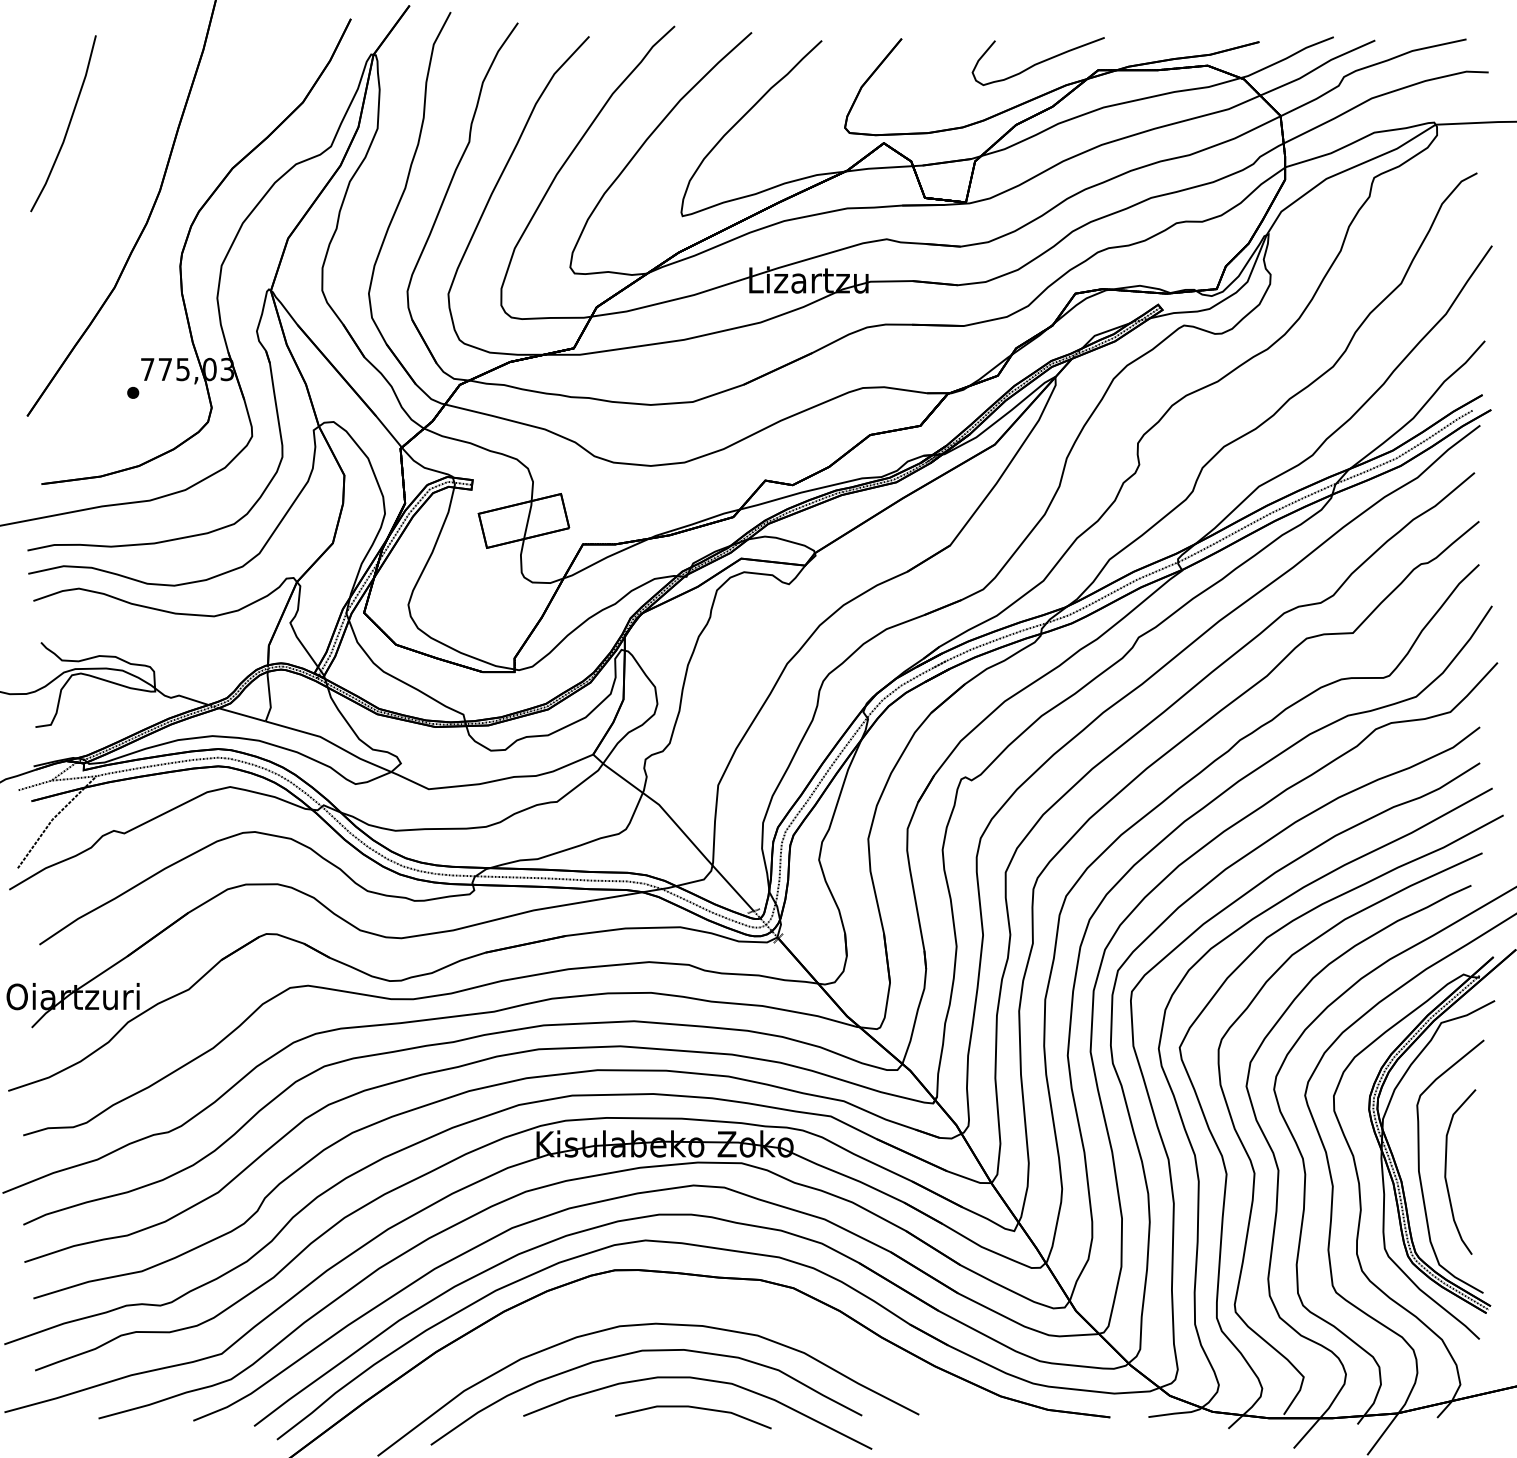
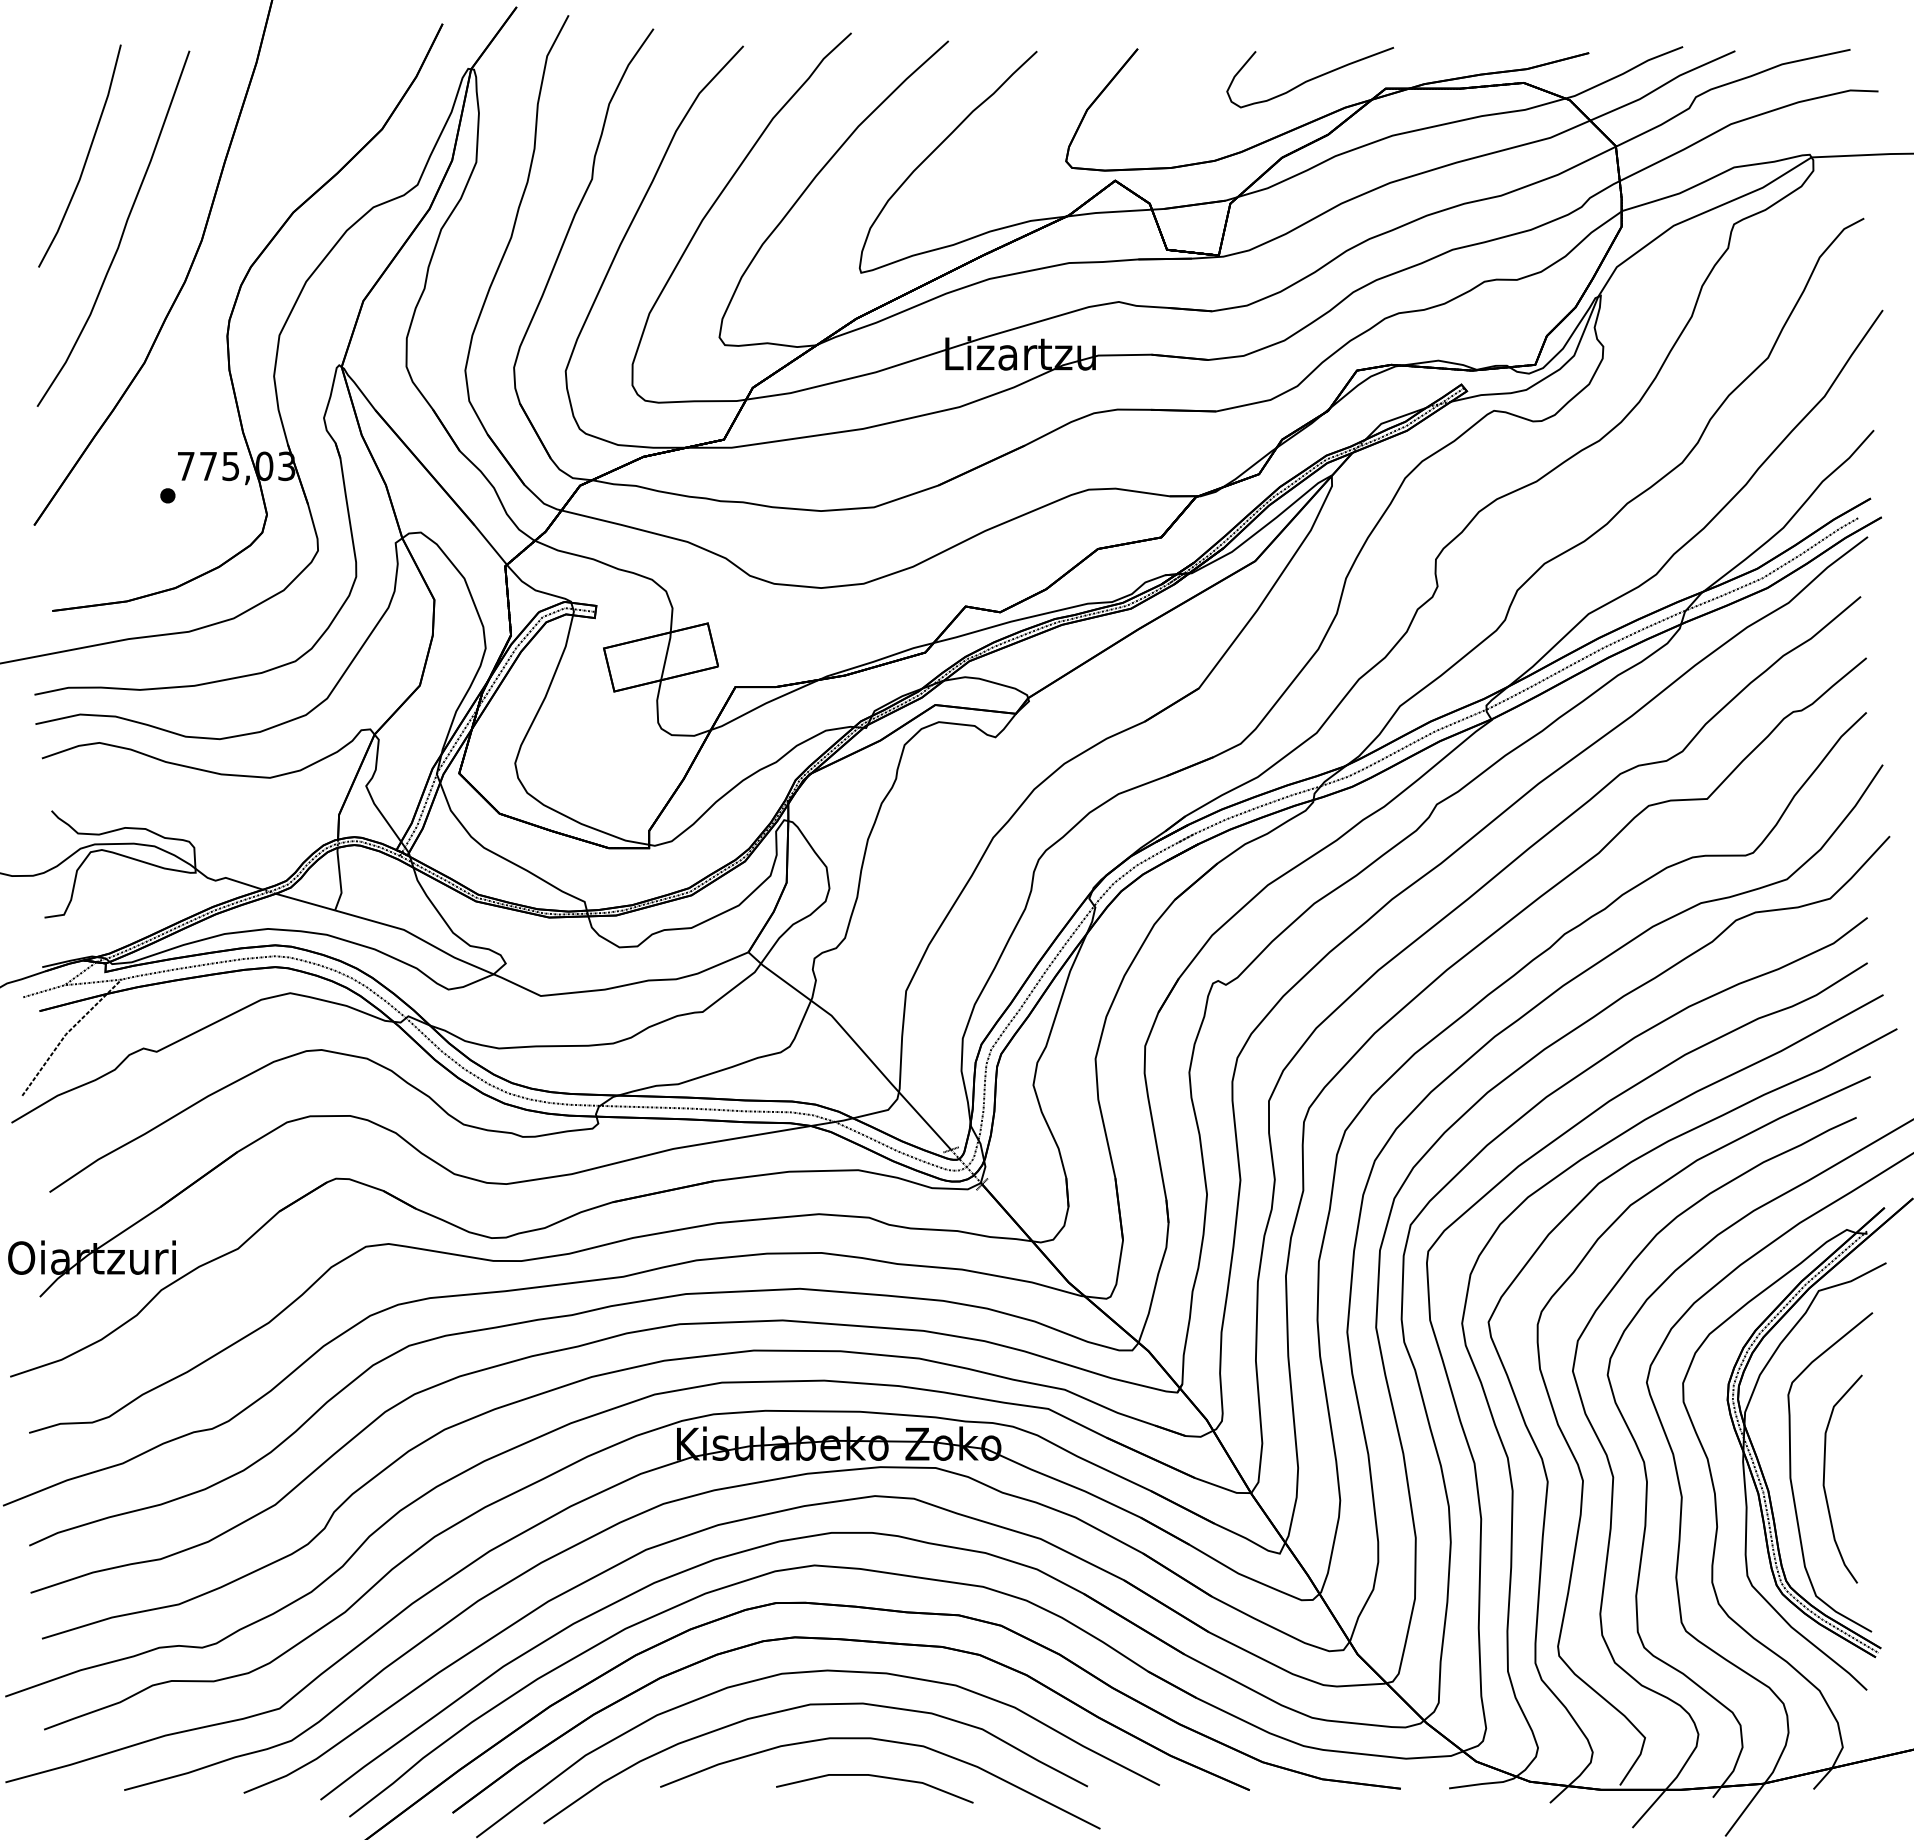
curve: (97, 183) -> (122, 231), added
part: (674, 1300) -> (851, 1641), added

